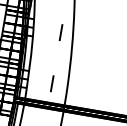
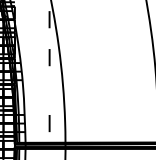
line: (60, 32) -> (49, 57), moved

